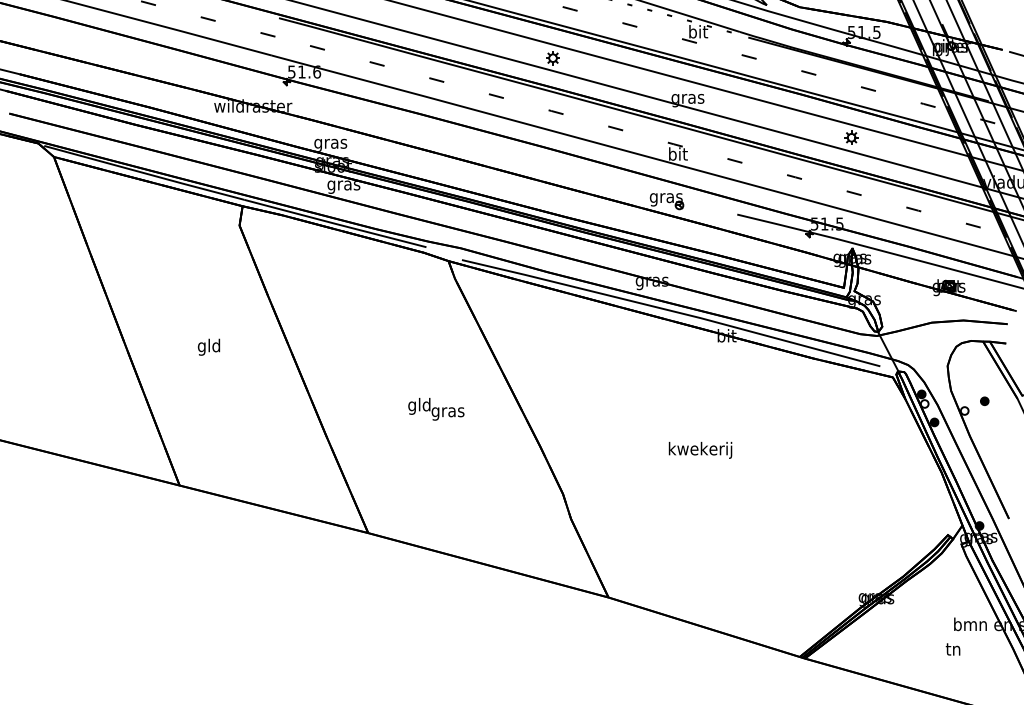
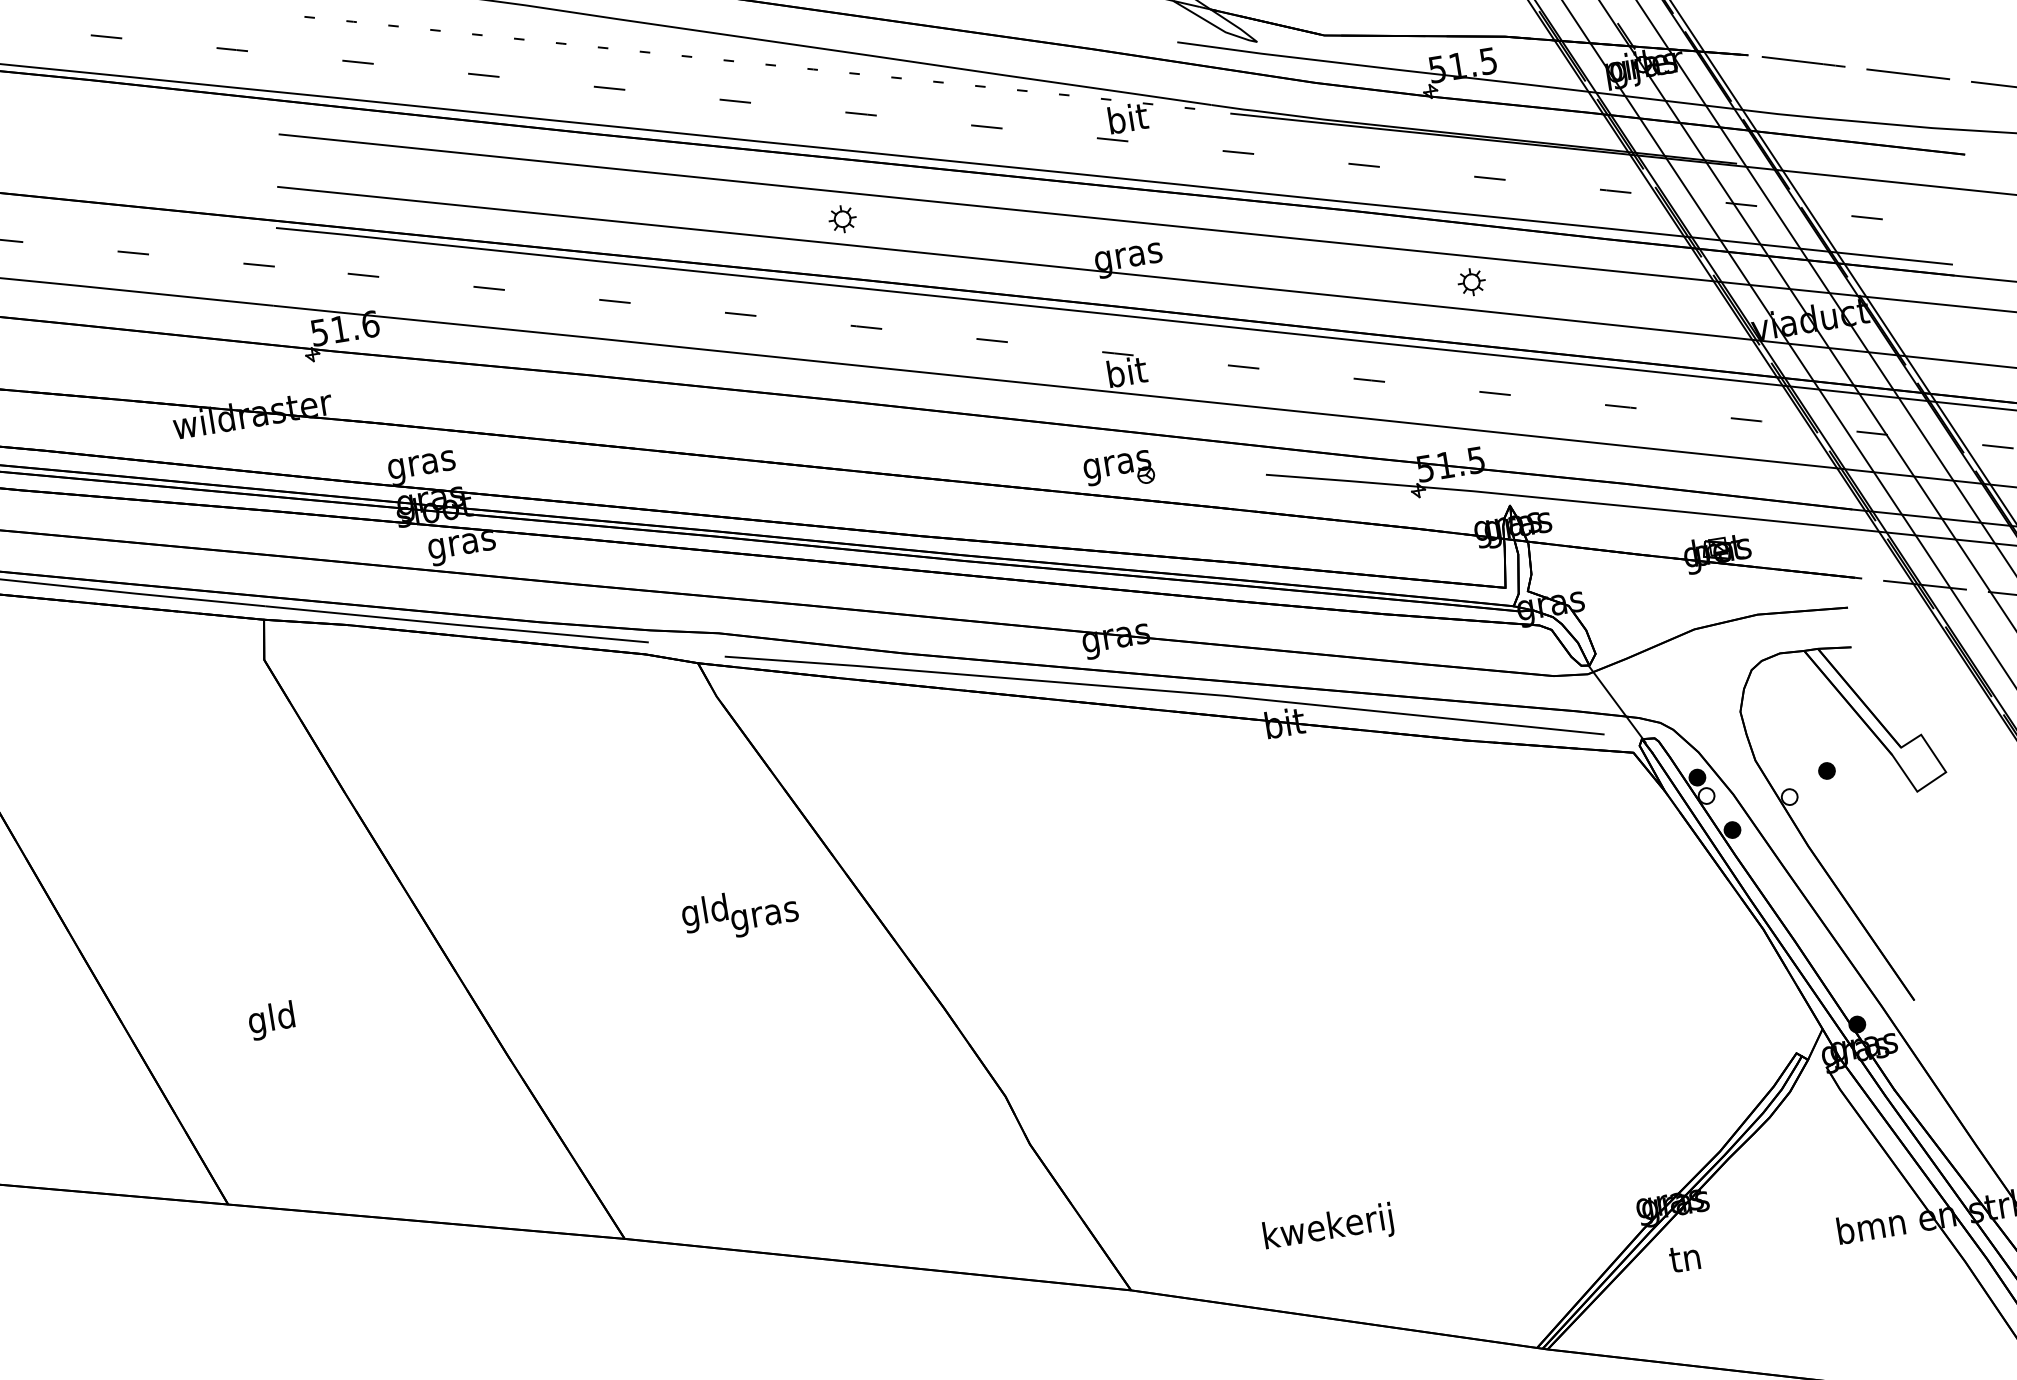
text: (208, 346) -> (270, 1019), moved
text: (436, 409) -> (740, 914), moved
text: (700, 450) -> (1328, 1229), moved
text: (952, 649) -> (1683, 1258), moved

